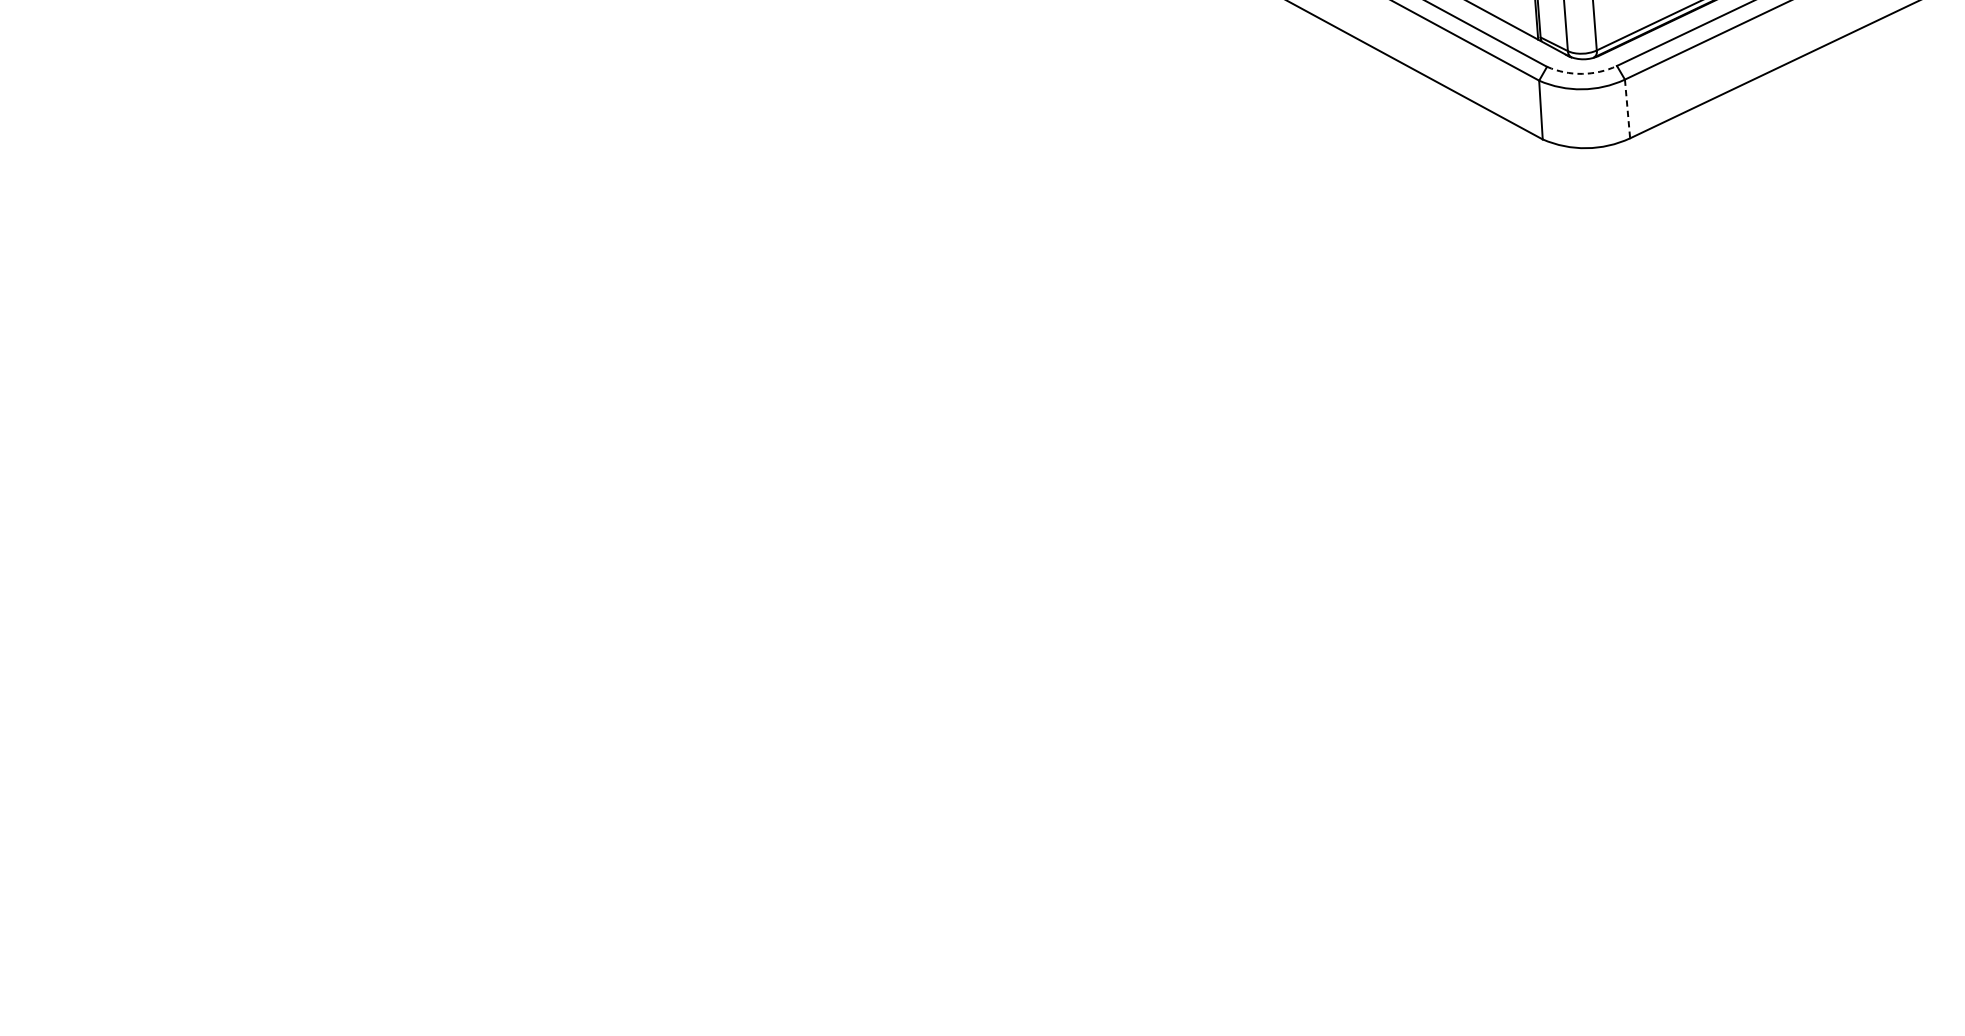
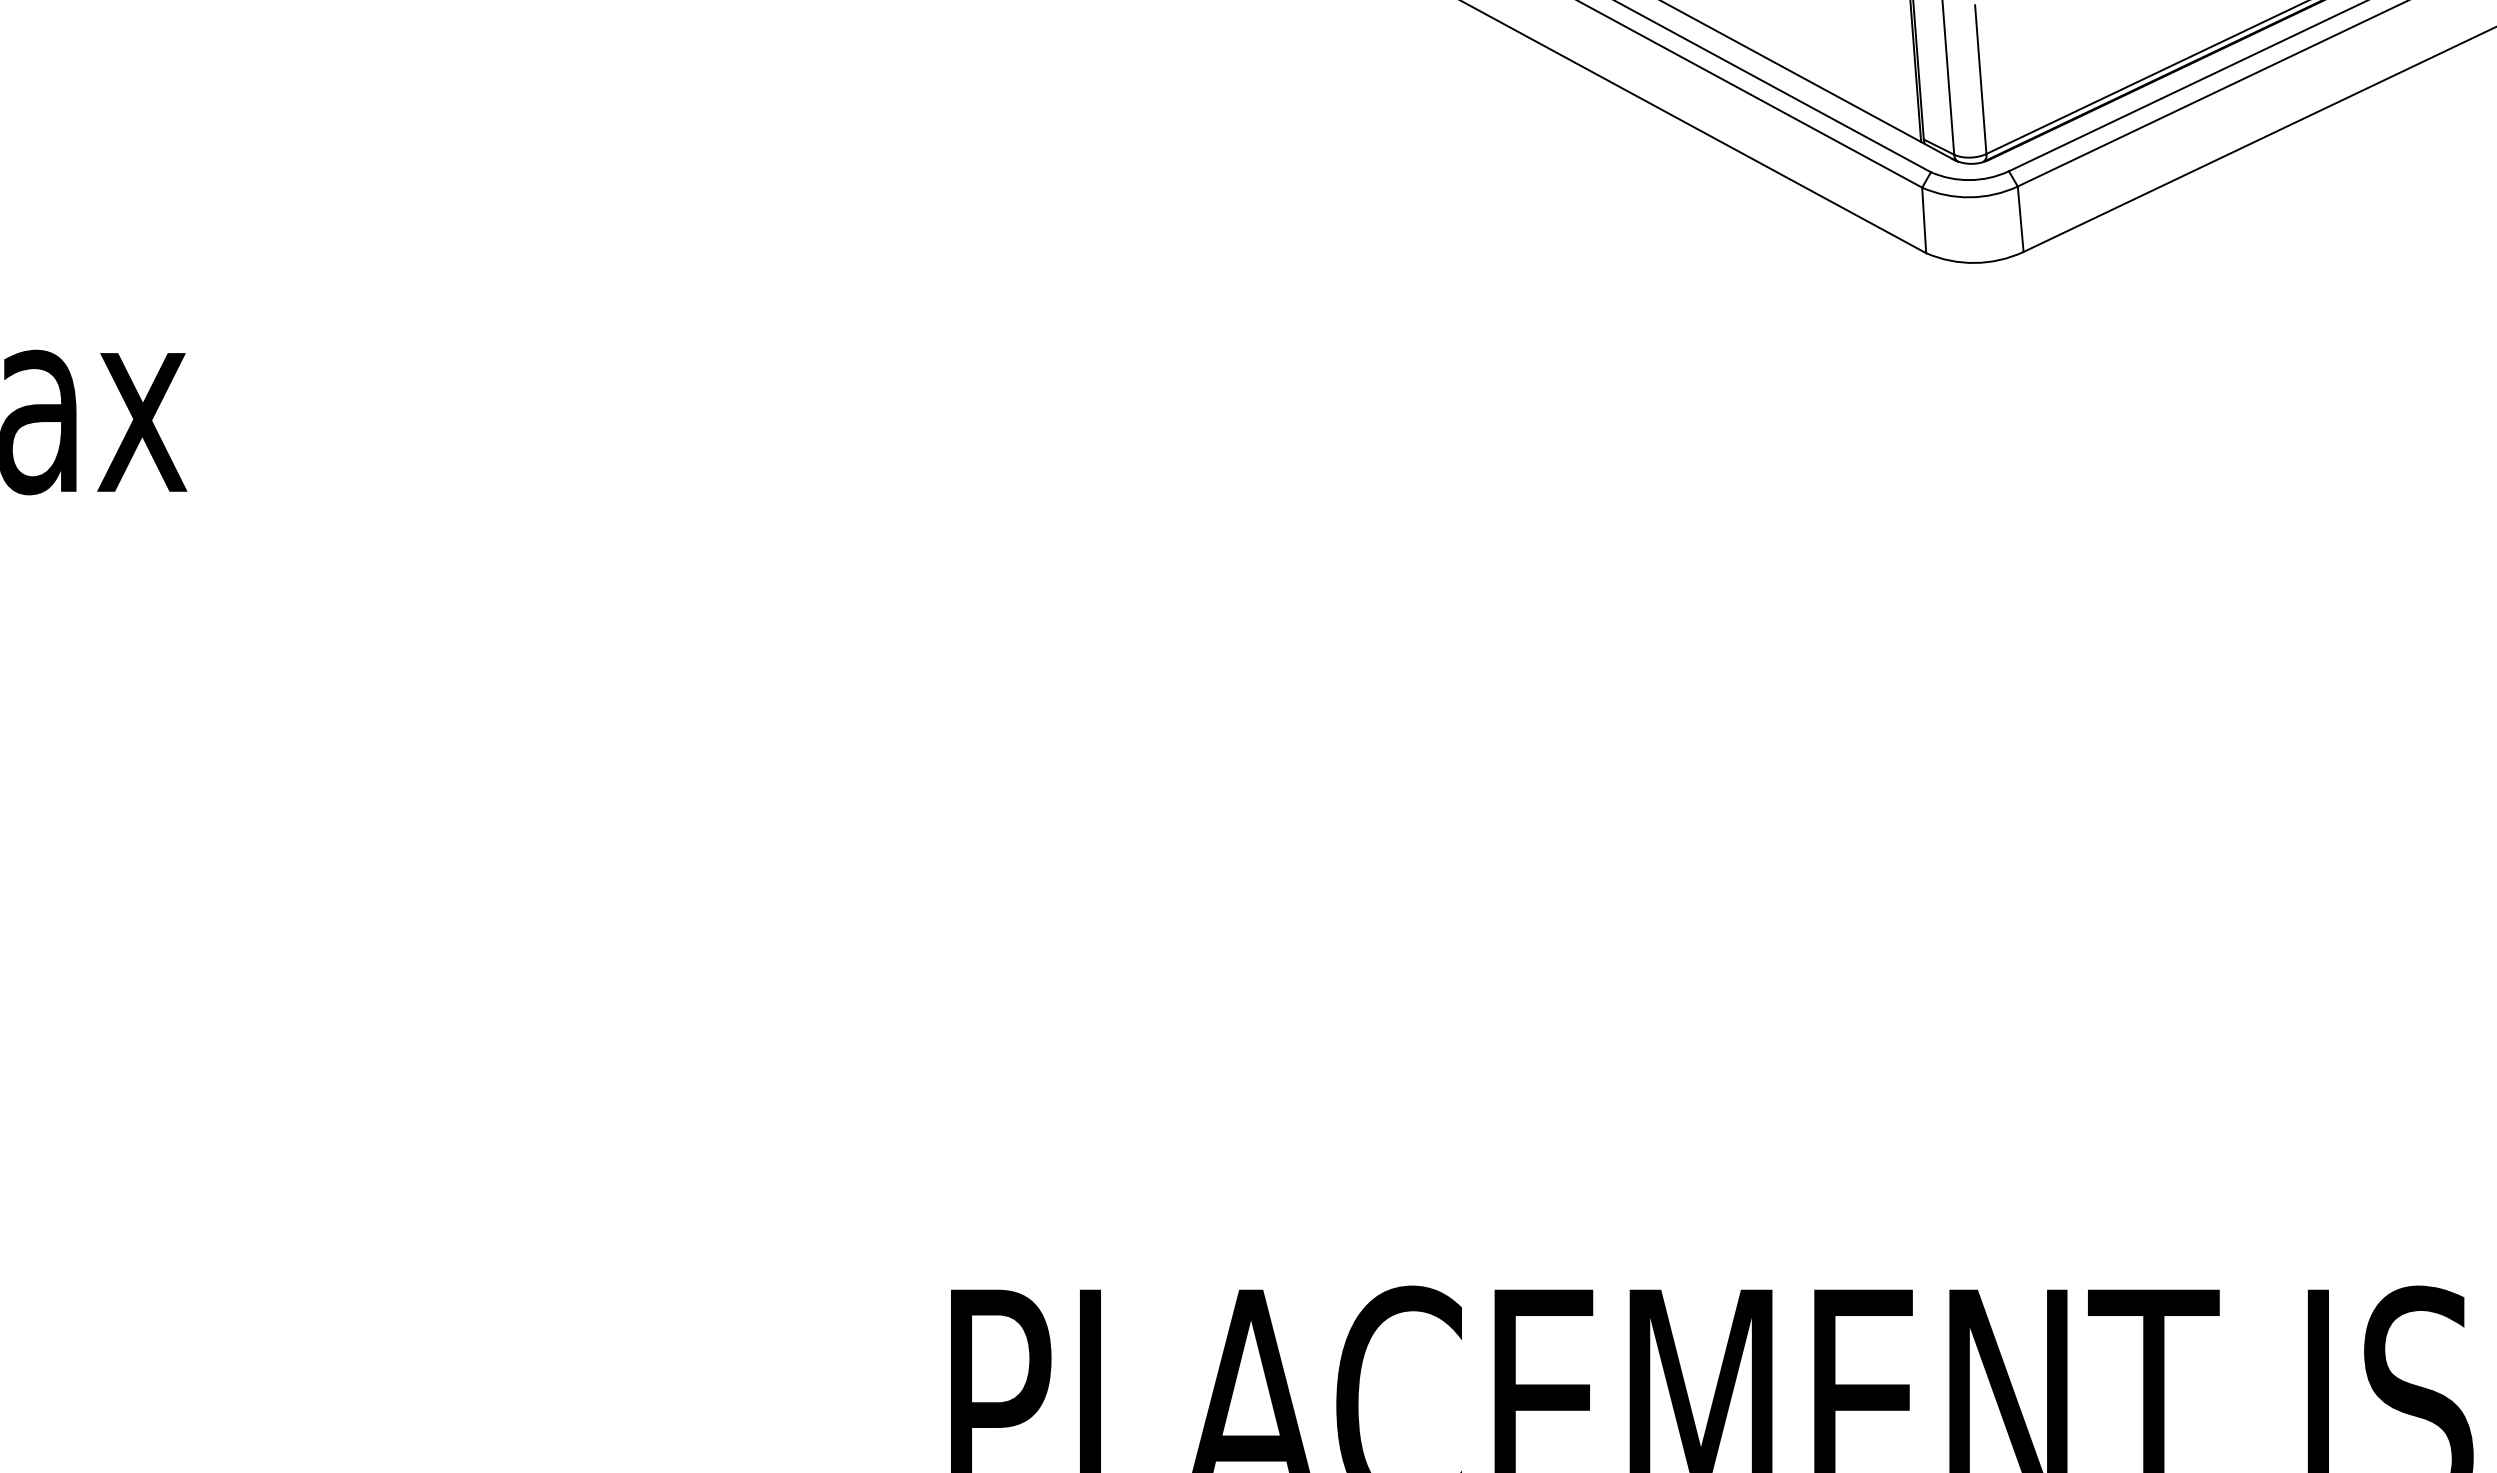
arc: (1582, 74) -> (1970, 180), dashed -> solid
line: (1627, 109) -> (2020, 219), dashed -> solid

